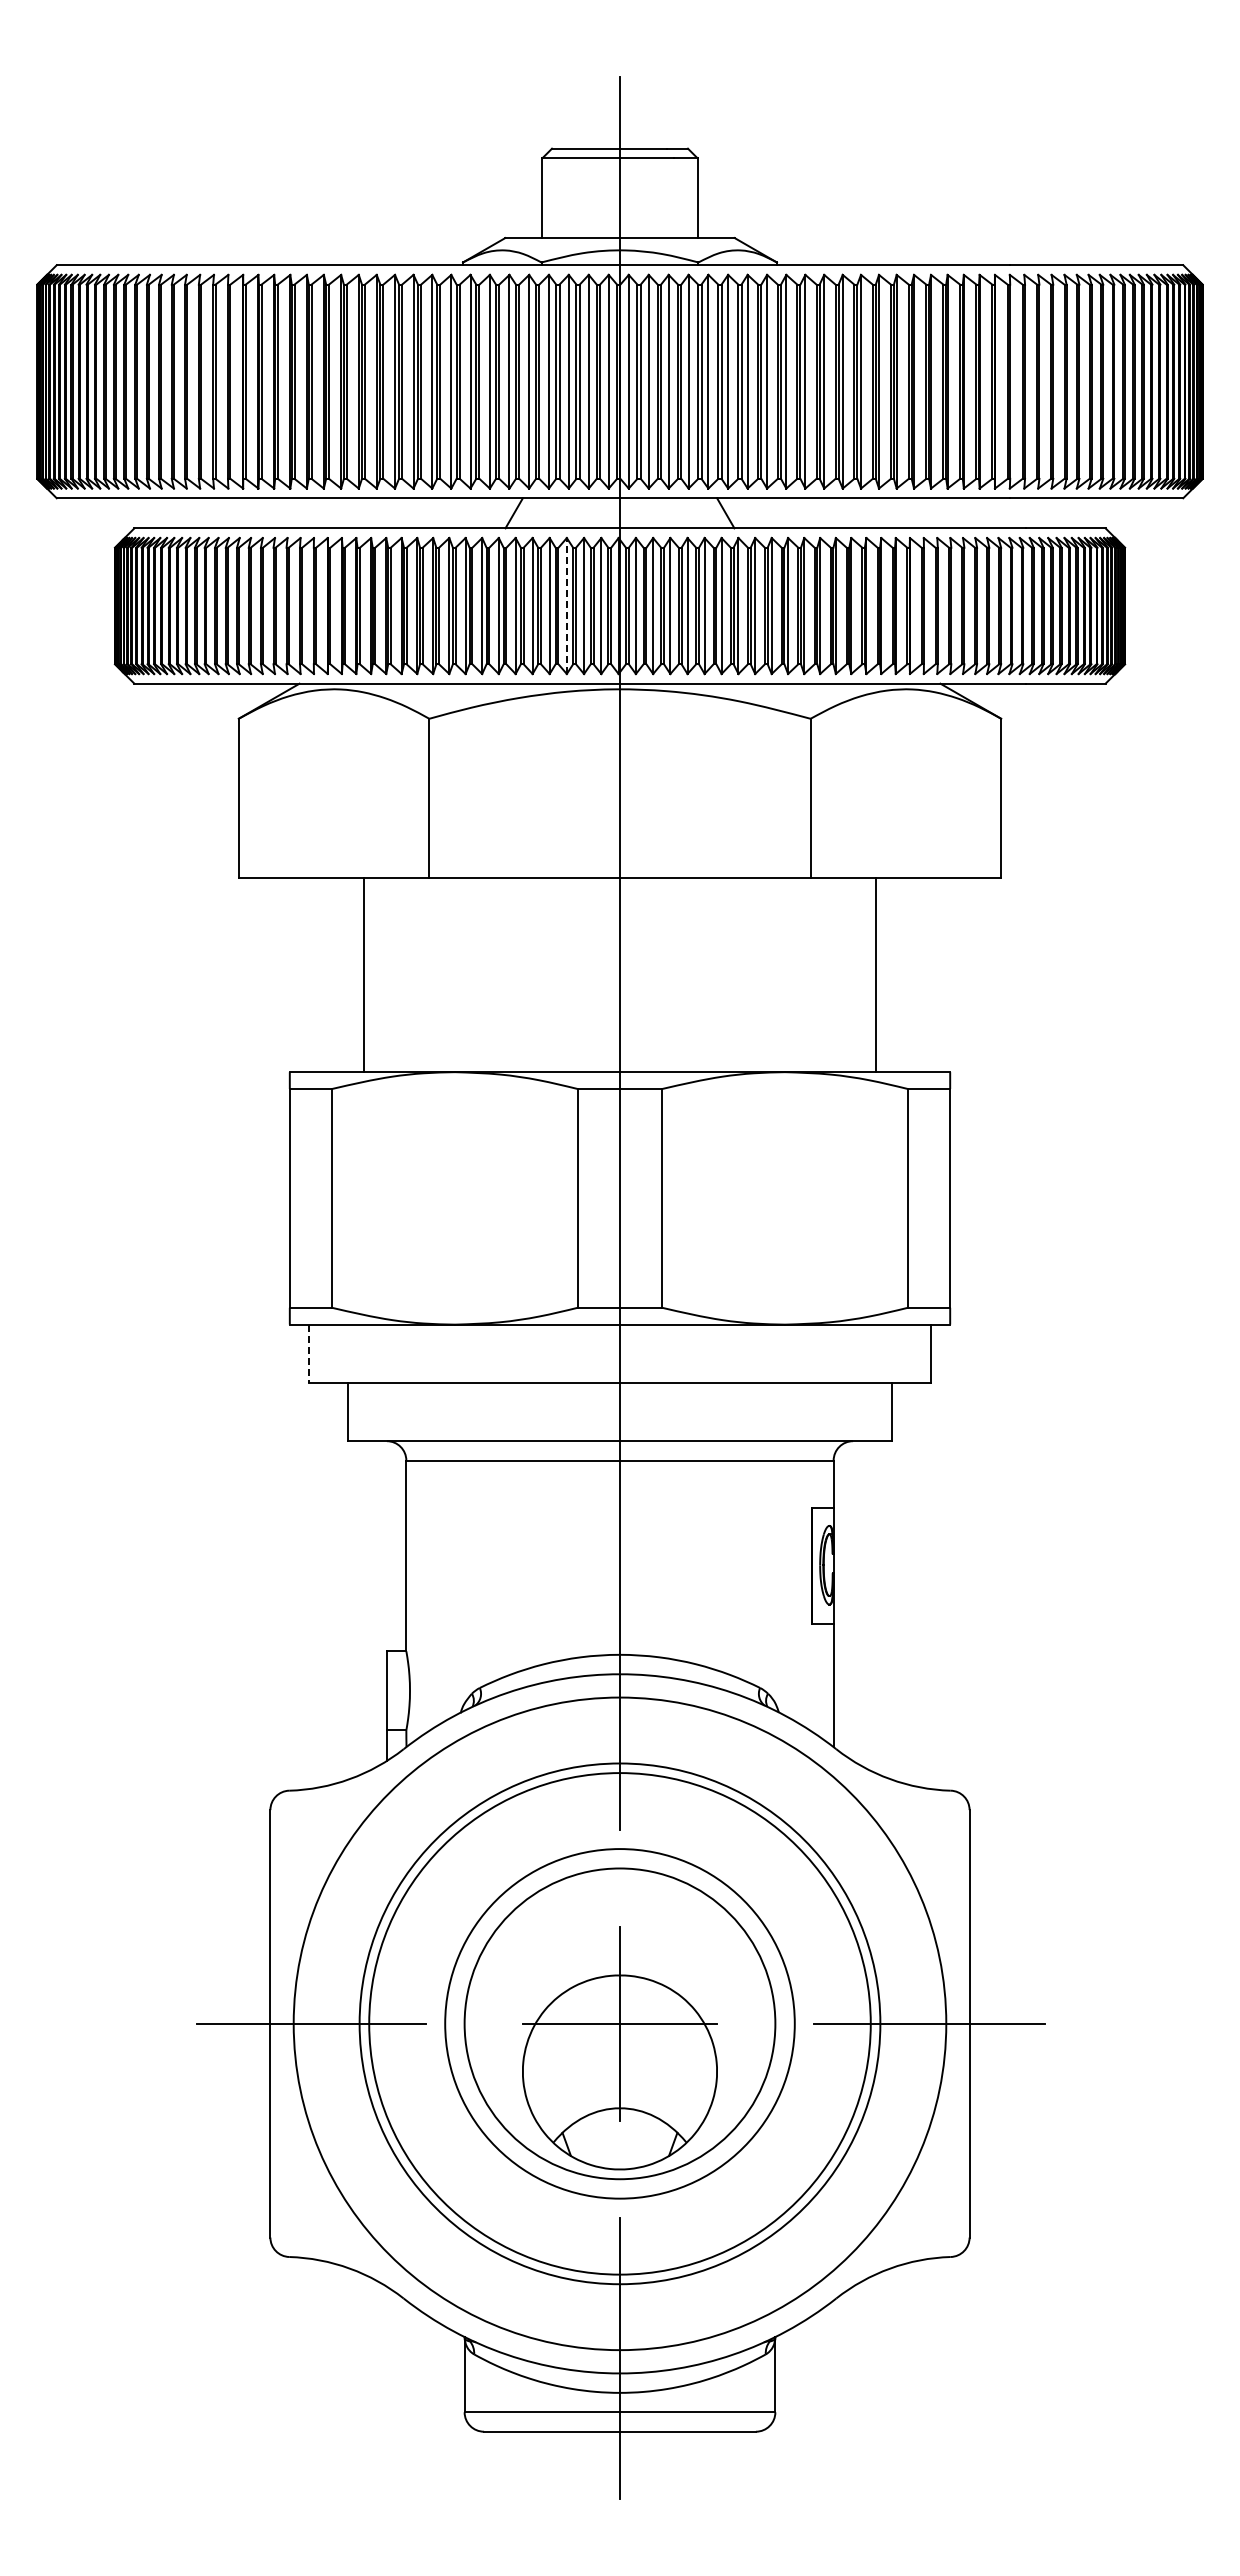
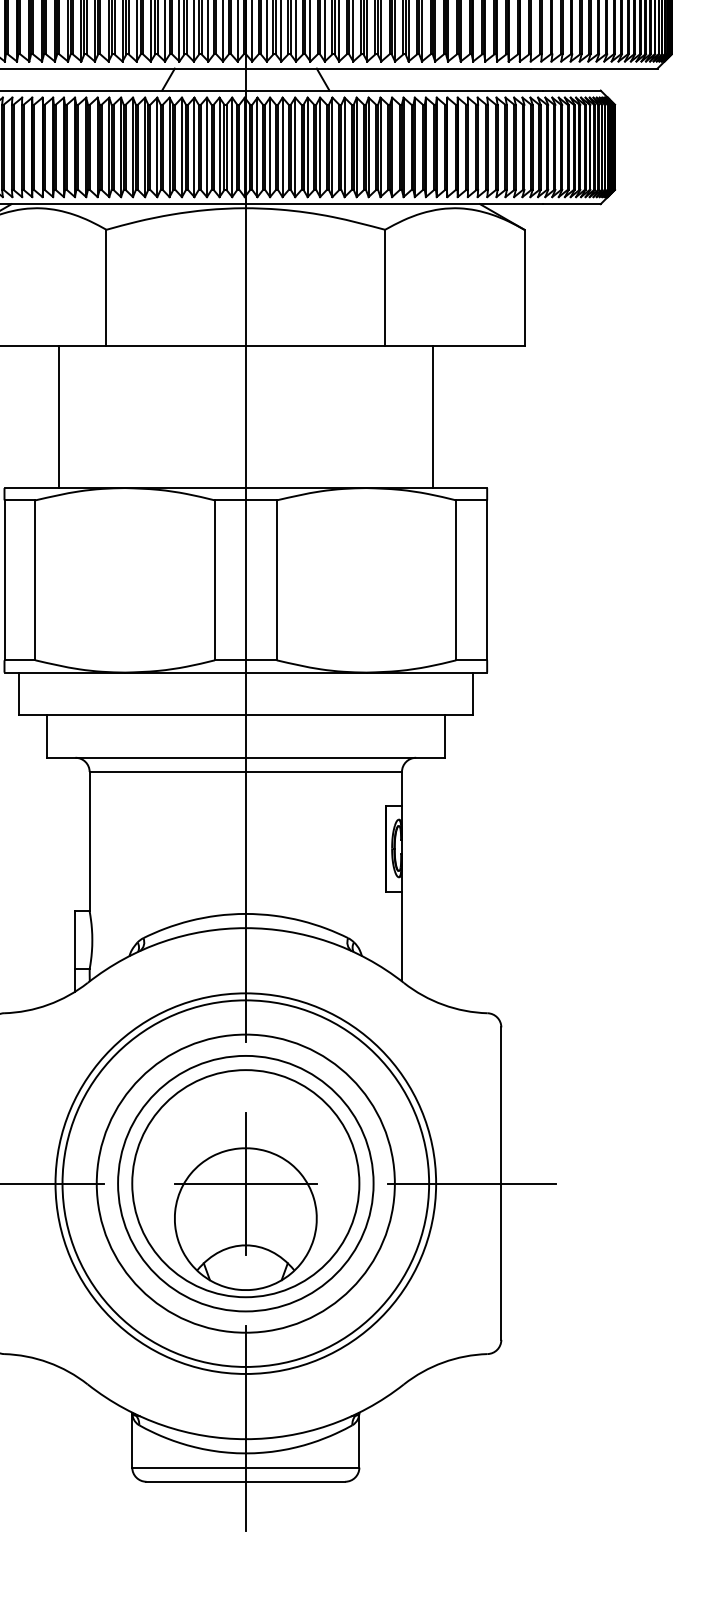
line: (566, 606) -> (206, 147), dashed -> solid
line: (309, 1354) -> (18, 694), dashed -> solid
circle: (619, 2023) -> (245, 1183), size x0.62

